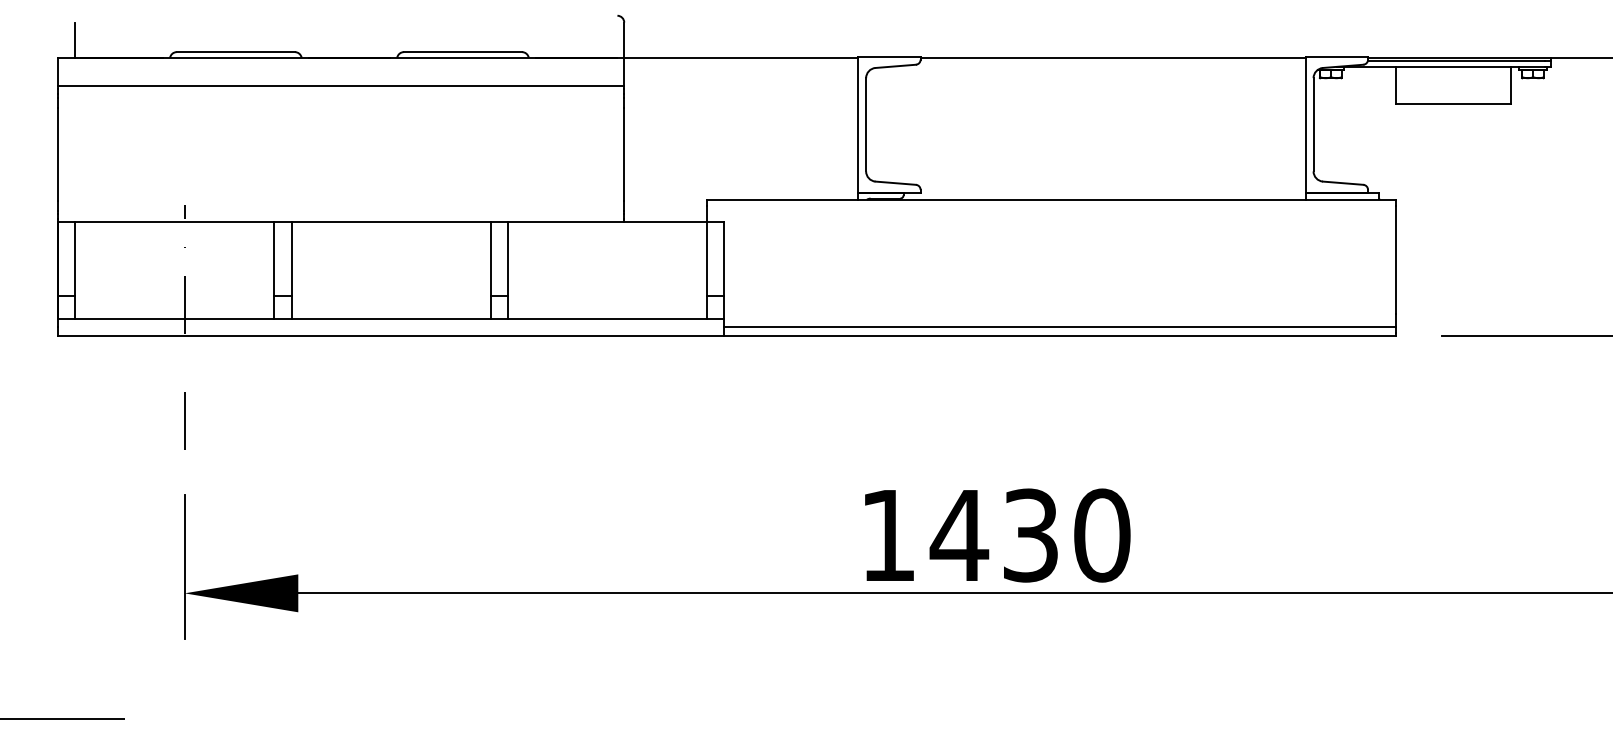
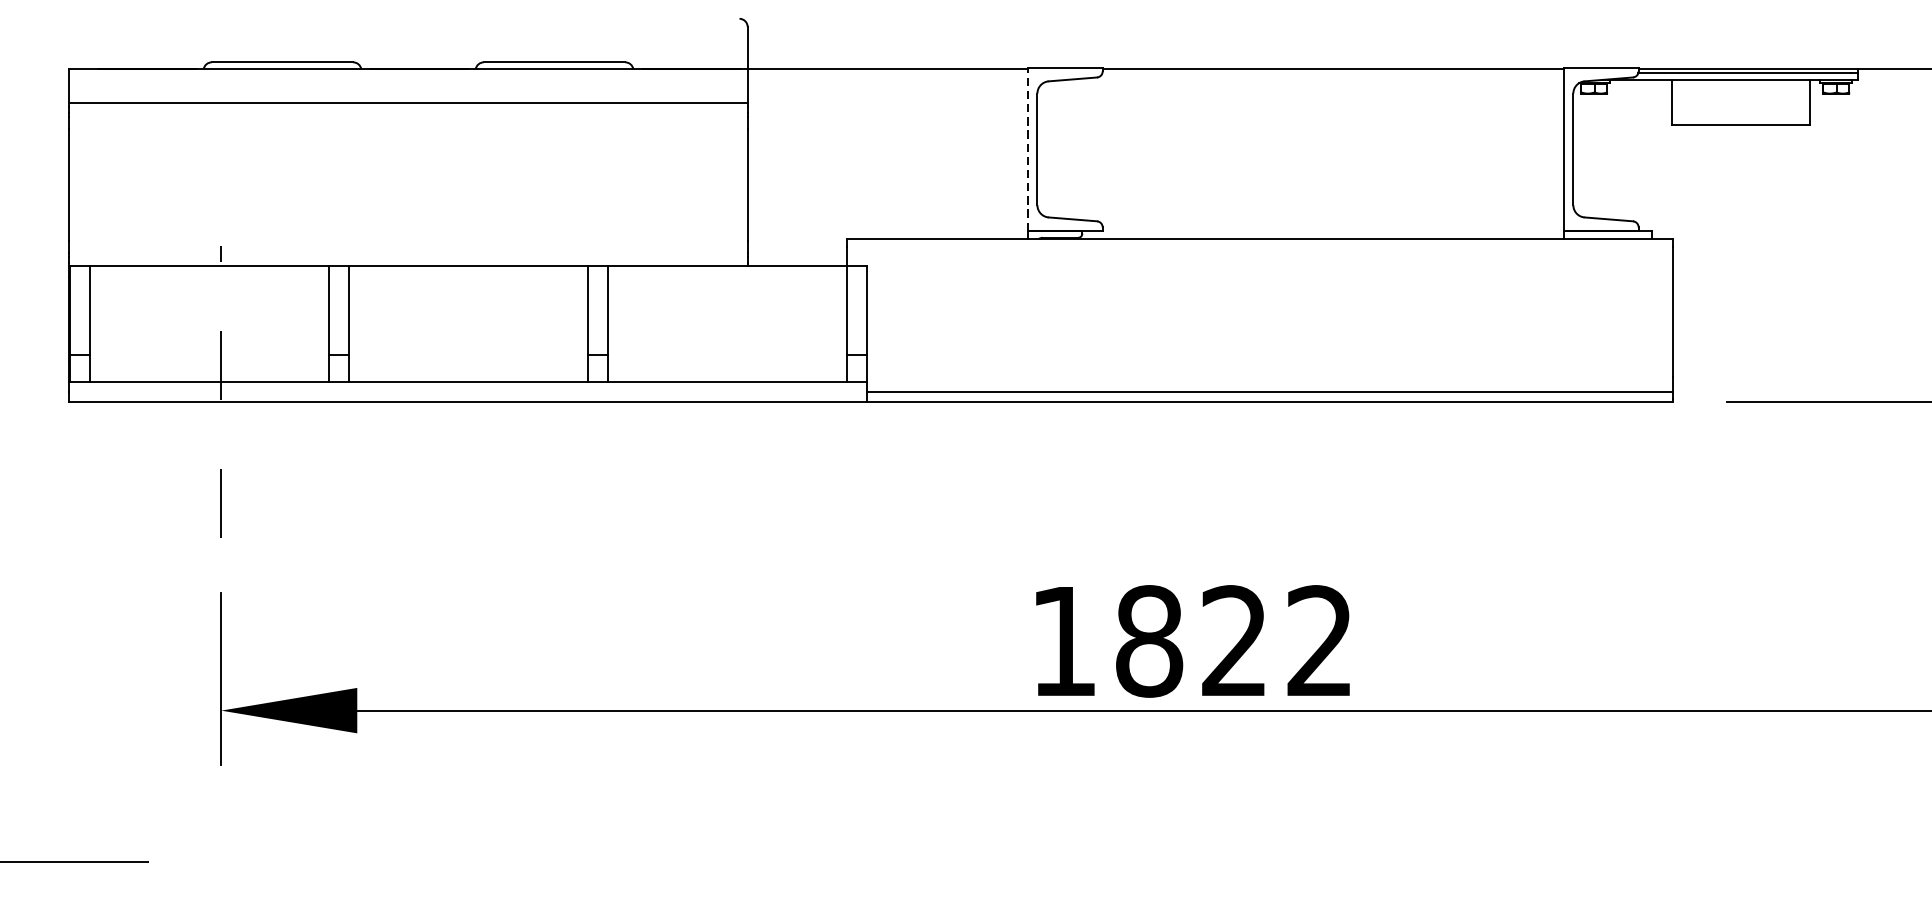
line: (74, 39) -> (89, 47), removed
line: (858, 124) -> (1028, 149), solid -> dashed
text: (1029, 535) -> (1233, 641), 1430 -> 1822

